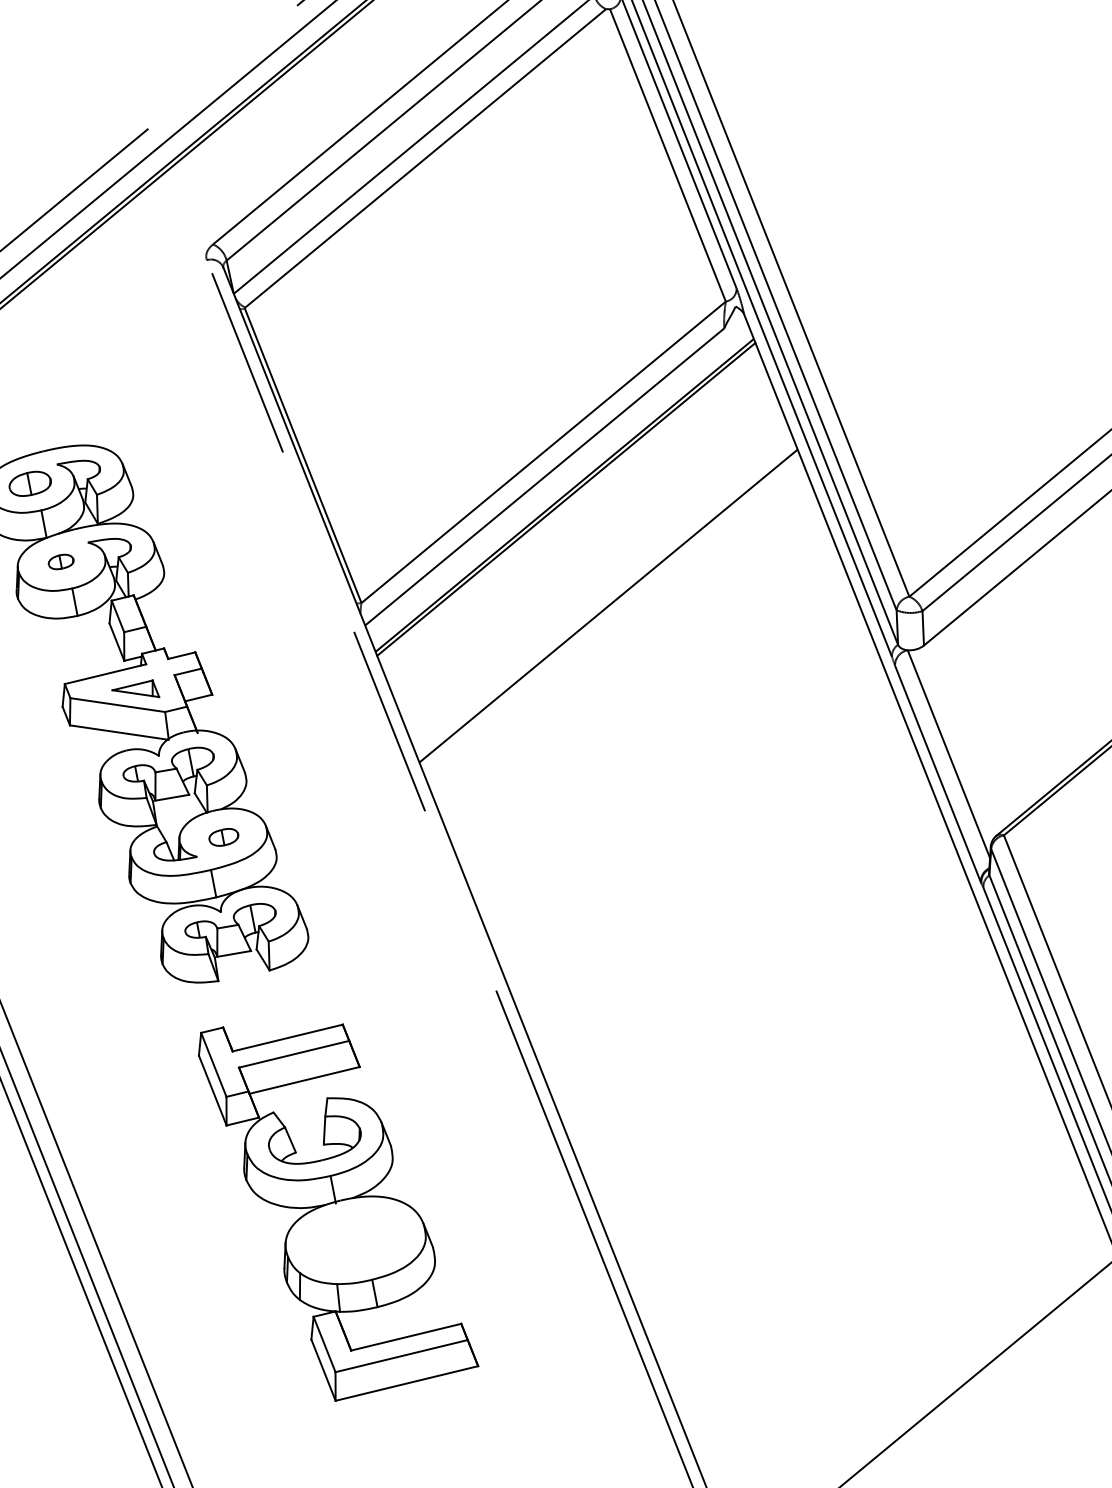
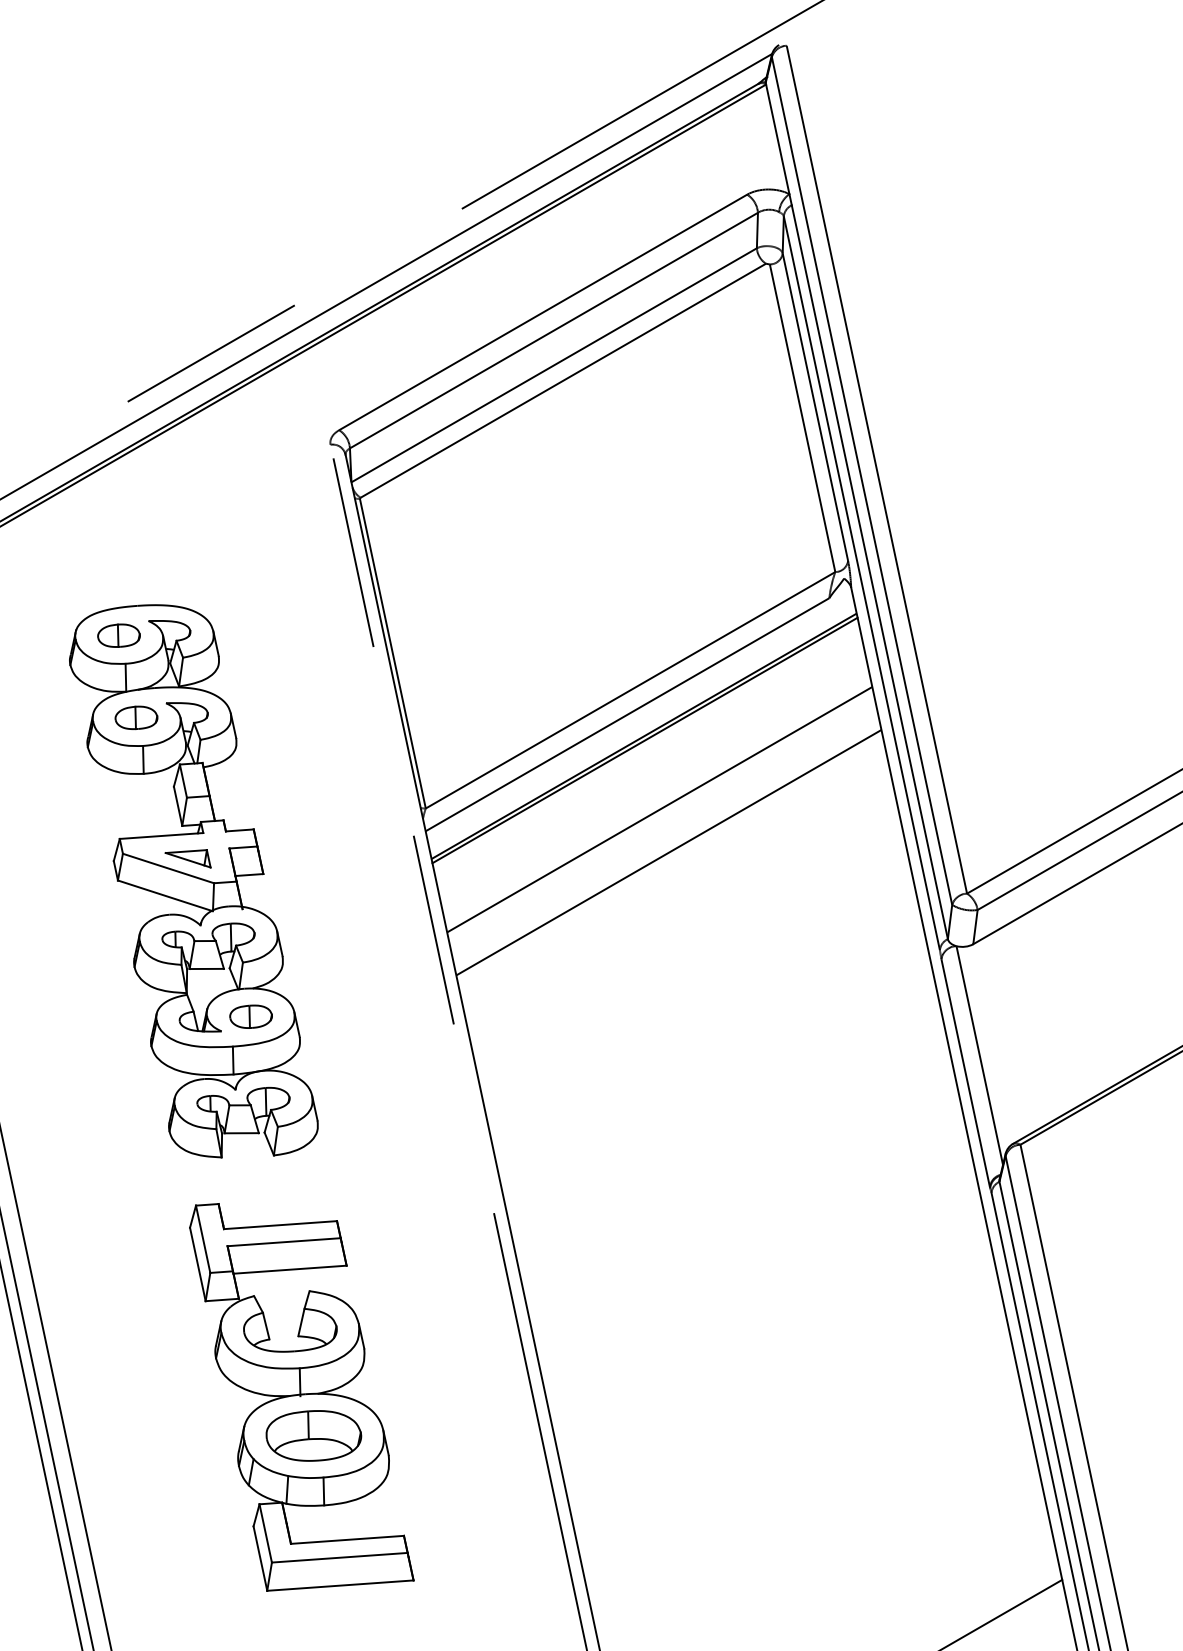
part: (61, 561) -> (136, 717), size x1.67
line: (592, 565) -> (659, 809), added
part: (223, 837) -> (250, 1016), size x1.43
part: (355, 1239) -> (313, 1435), added

